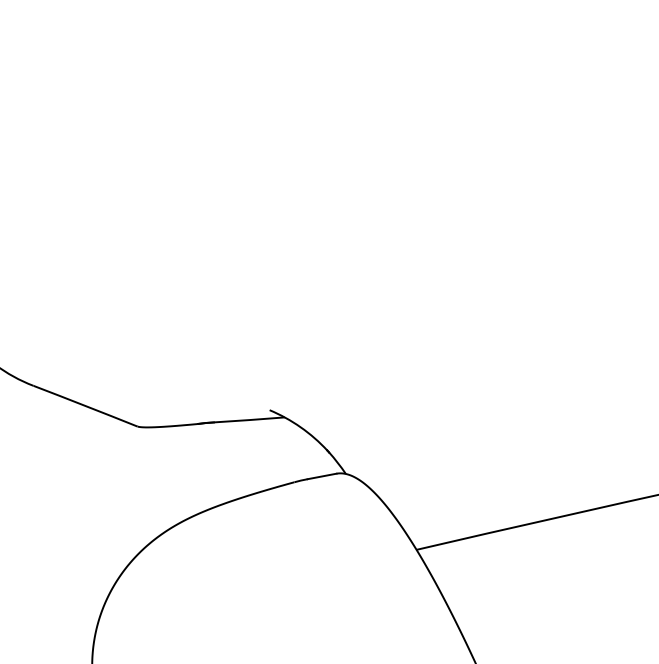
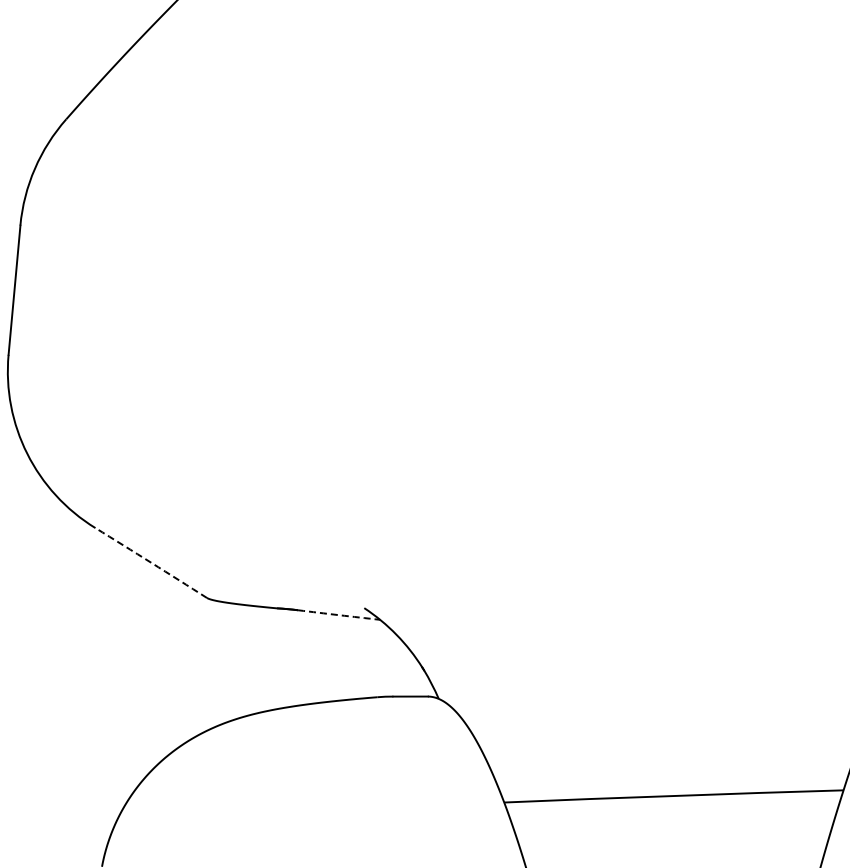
arc: (85, 405) -> (151, 562), solid -> dashed
arc: (250, 420) -> (339, 615), solid -> dashed

